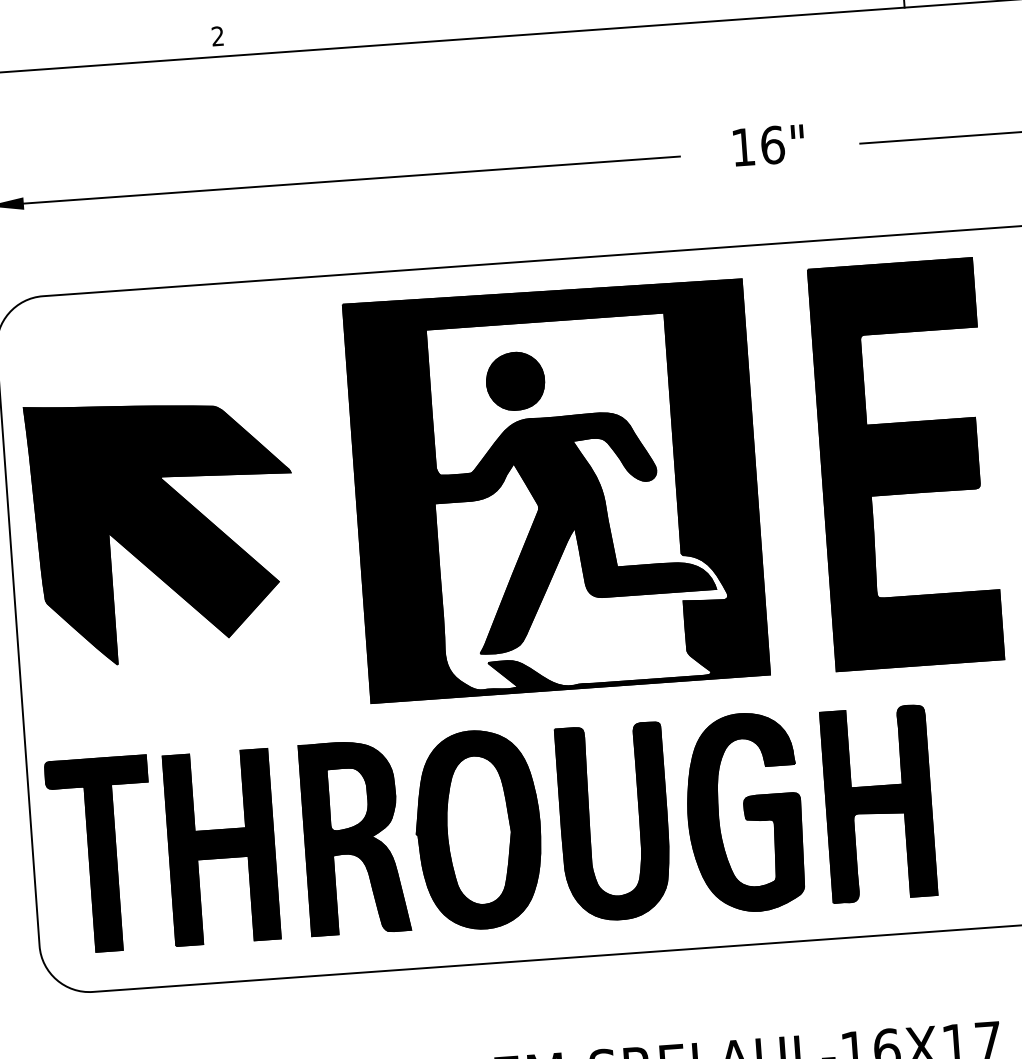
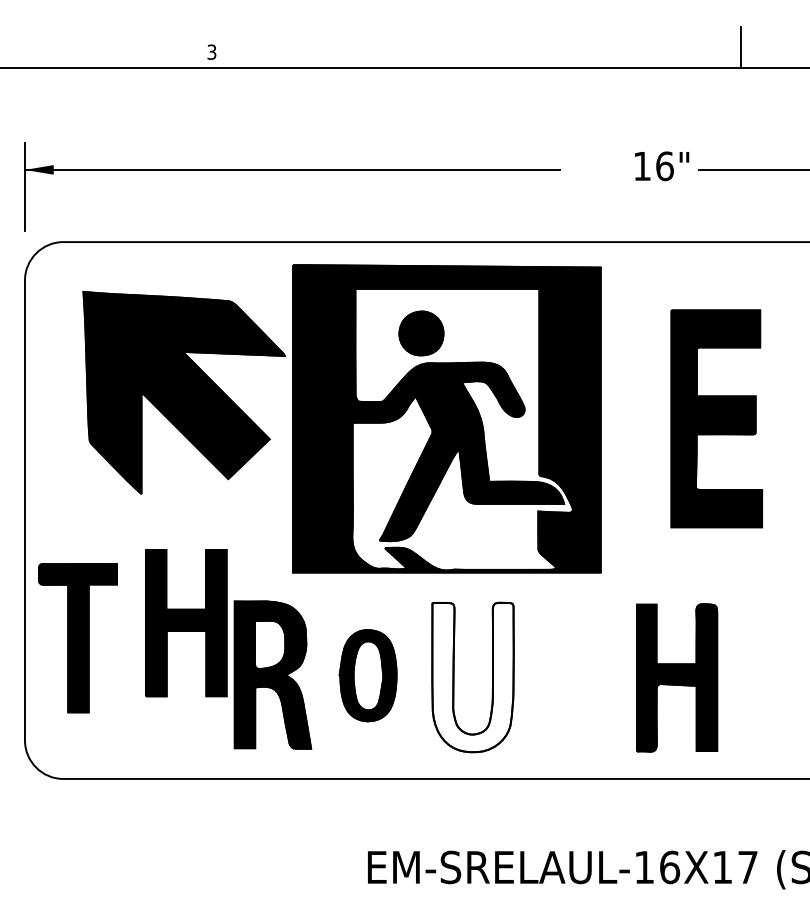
text: (217, 36) -> (211, 52), 2 -> 3
text: (769, 145) -> (662, 166), moved
part: (905, 464) -> (716, 418), size x0.7
part: (162, 529) -> (183, 392), moved
part: (744, 813) -> (573, 677), removed
fill: (613, 822) -> (472, 677), removed
part: (477, 829) -> (367, 675), size x0.6
part: (222, 847) -> (186, 623), moved
part: (101, 855) -> (77, 638), moved

